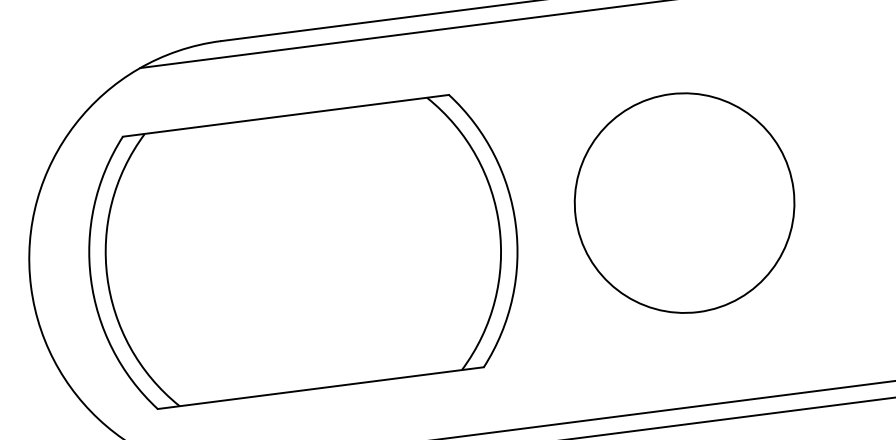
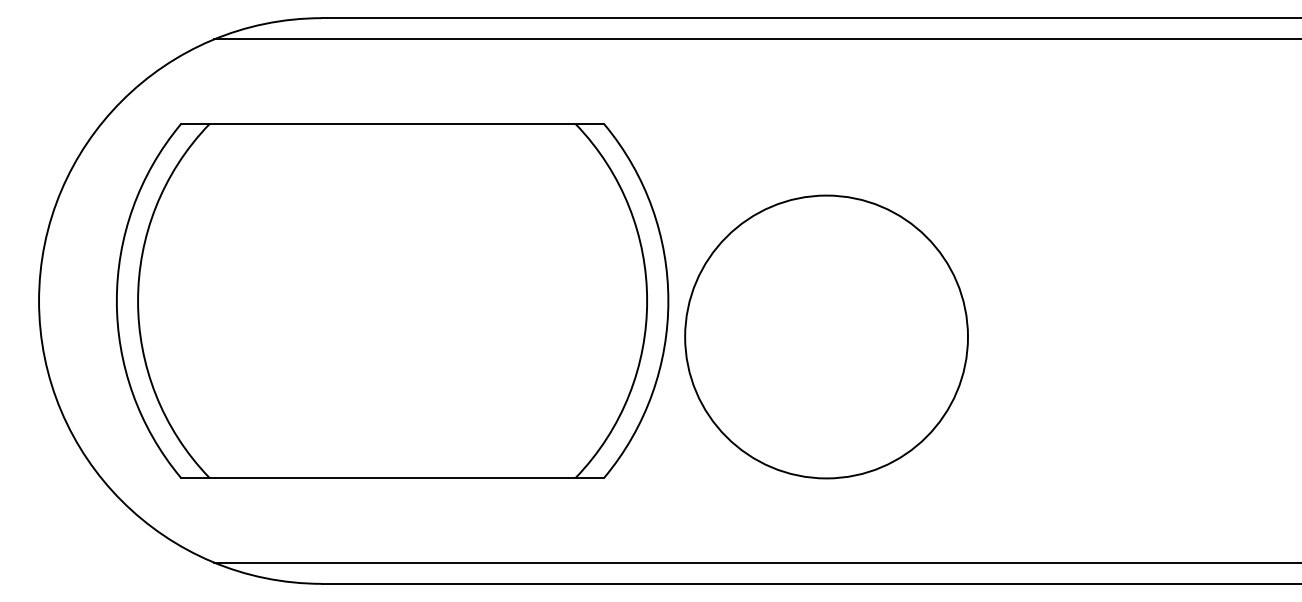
circle: (684, 202) -> (826, 336), moved

